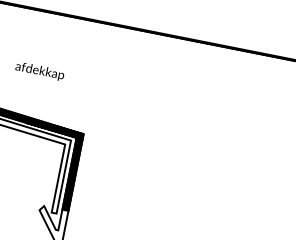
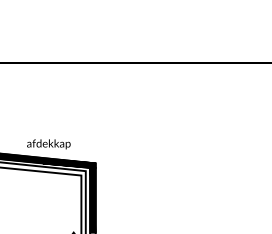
text: (39, 71) -> (48, 144), moved

